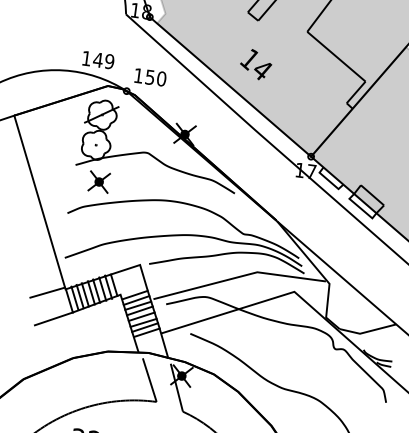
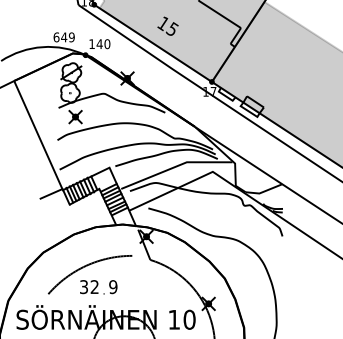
text: (86, 58) -> (56, 37), 149 -> 649
text: (260, 69) -> (171, 29), 14 -> 15
text: (149, 77) -> (99, 44), 150 -> 140
line: (53, 318) -> (57, 210), removed
line: (149, 378) -> (125, 241), removed

